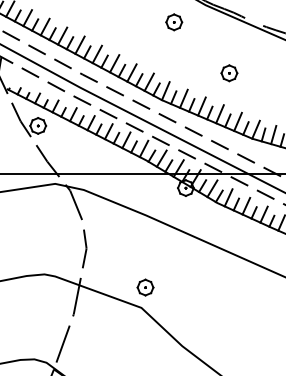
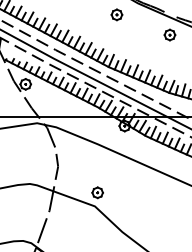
part: (228, 72) -> (169, 34), moved

